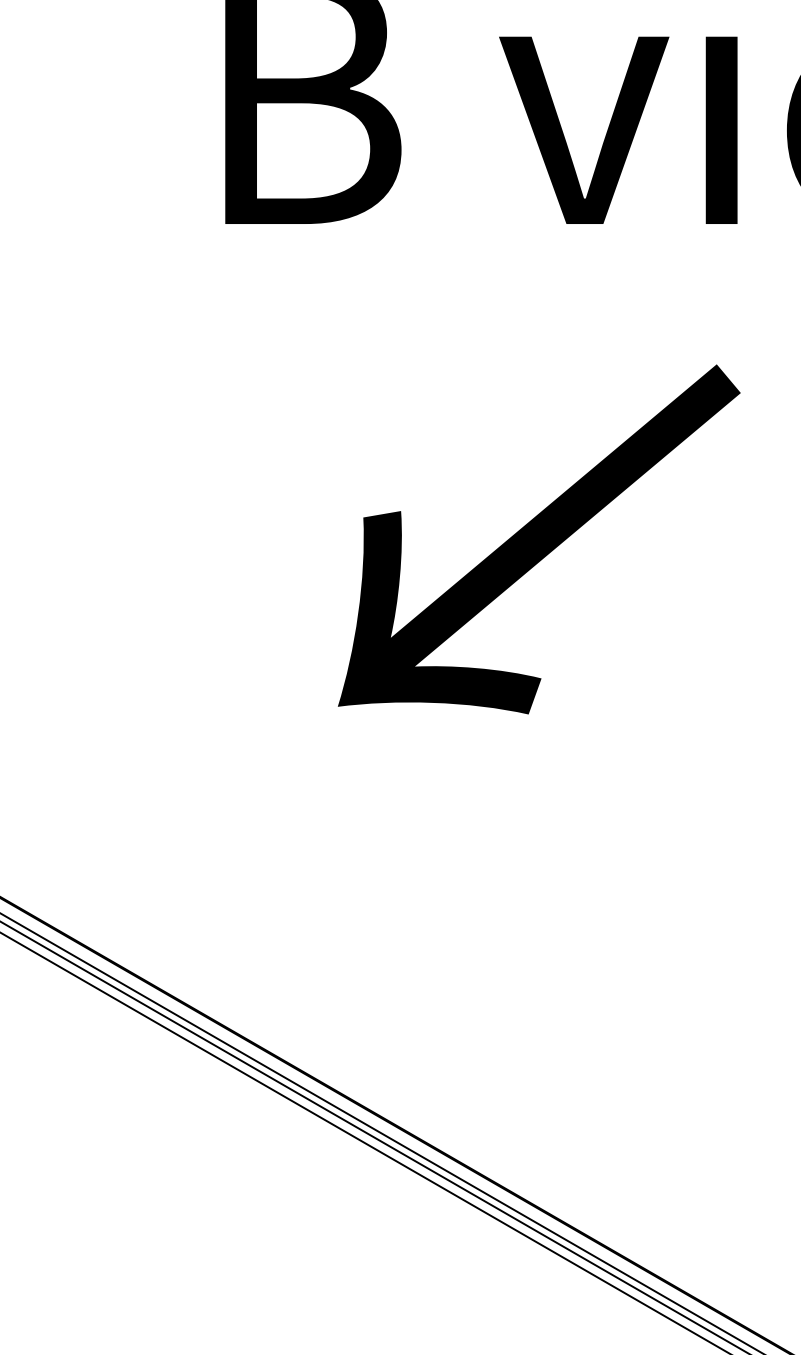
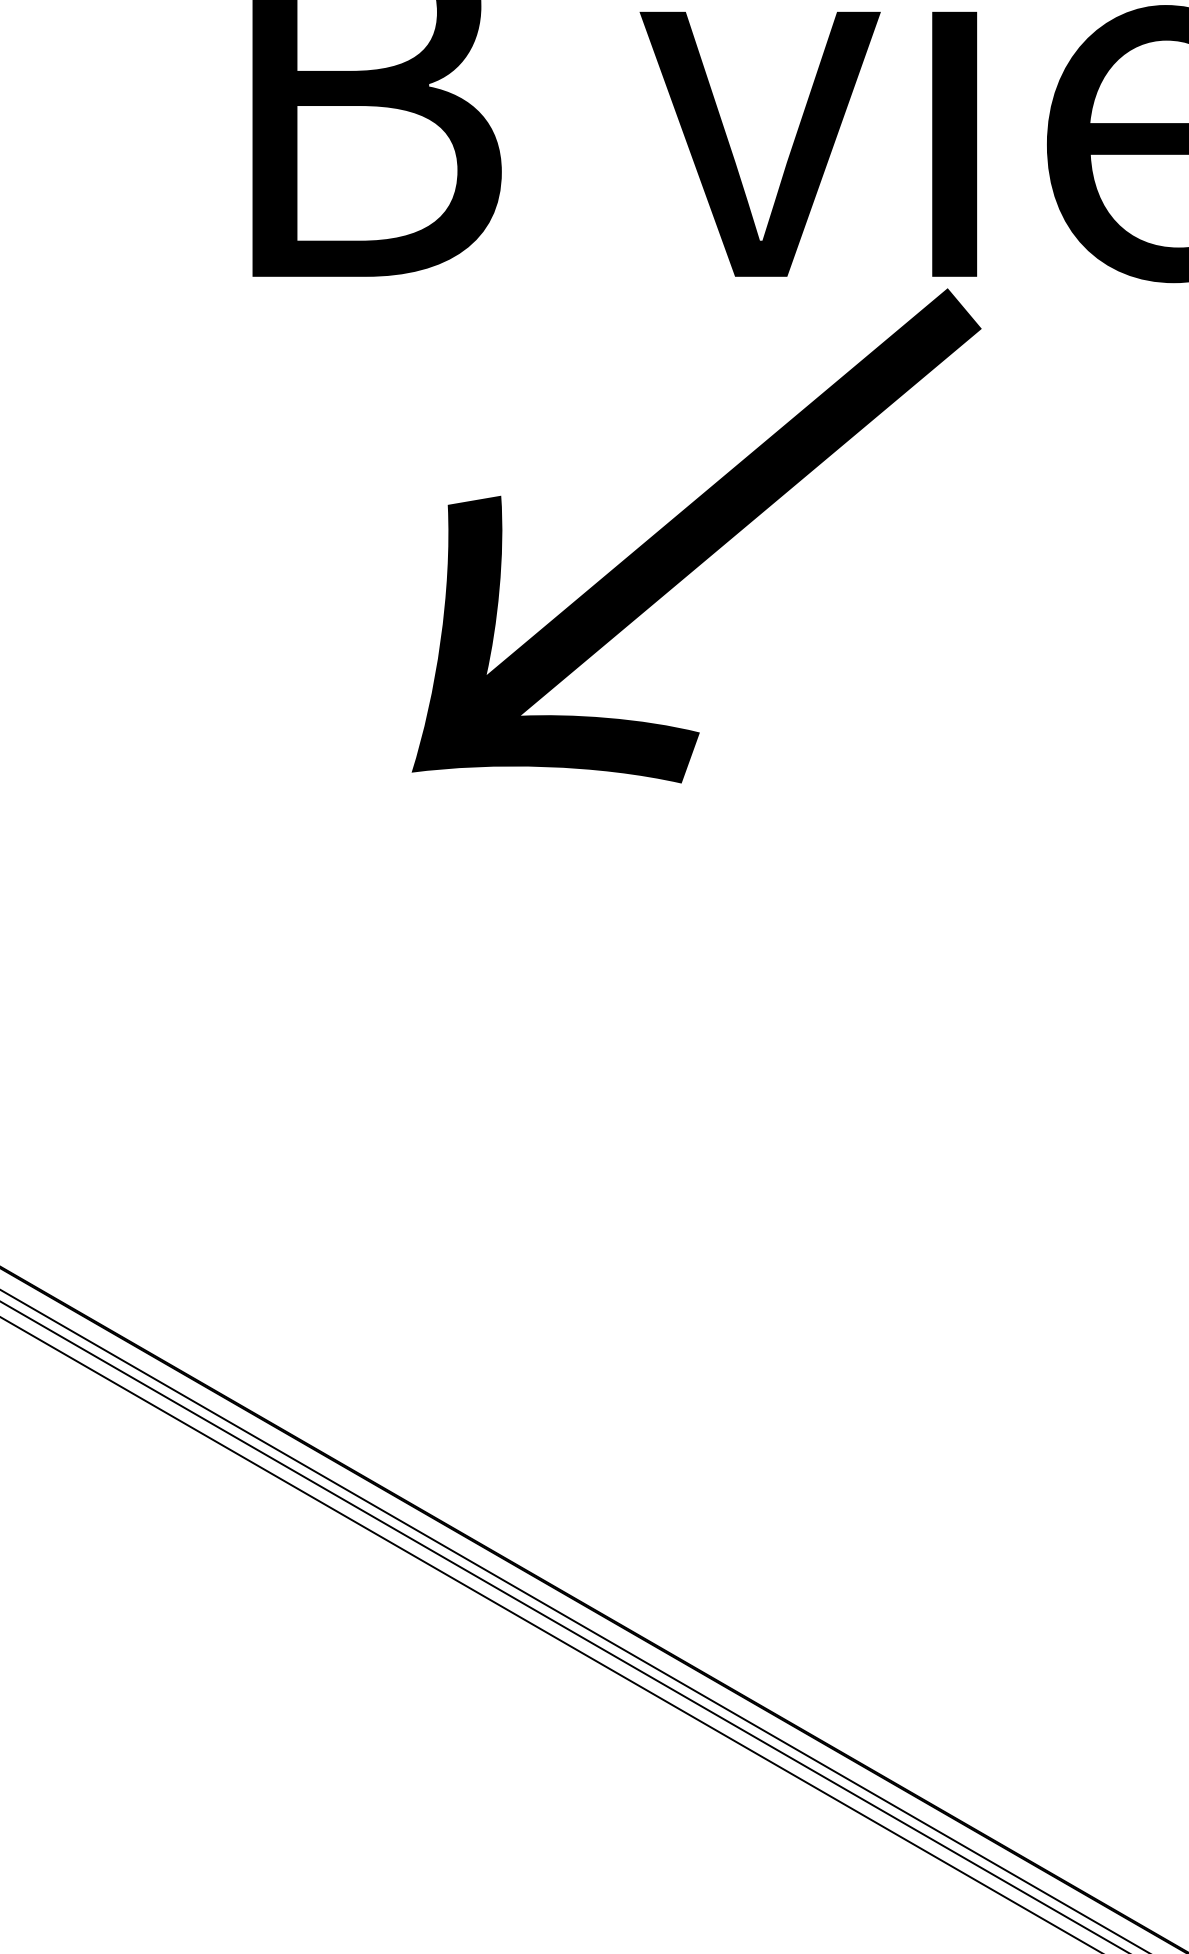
text: (539, 539) -> (696, 535), moved

